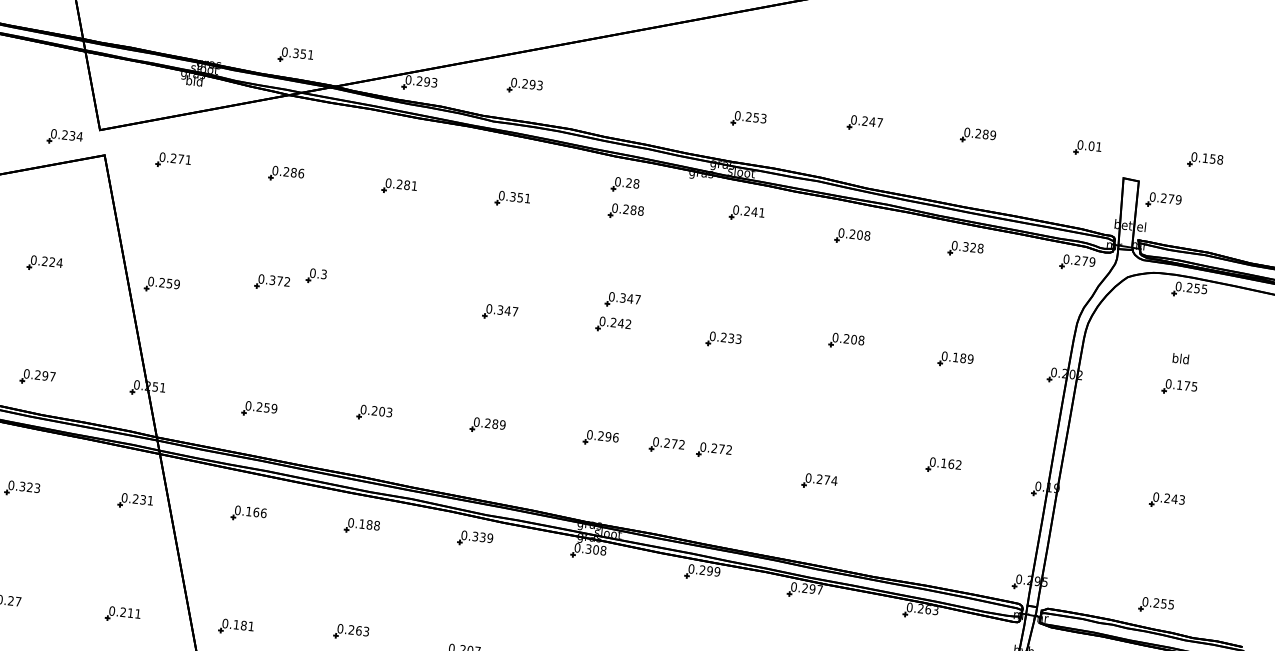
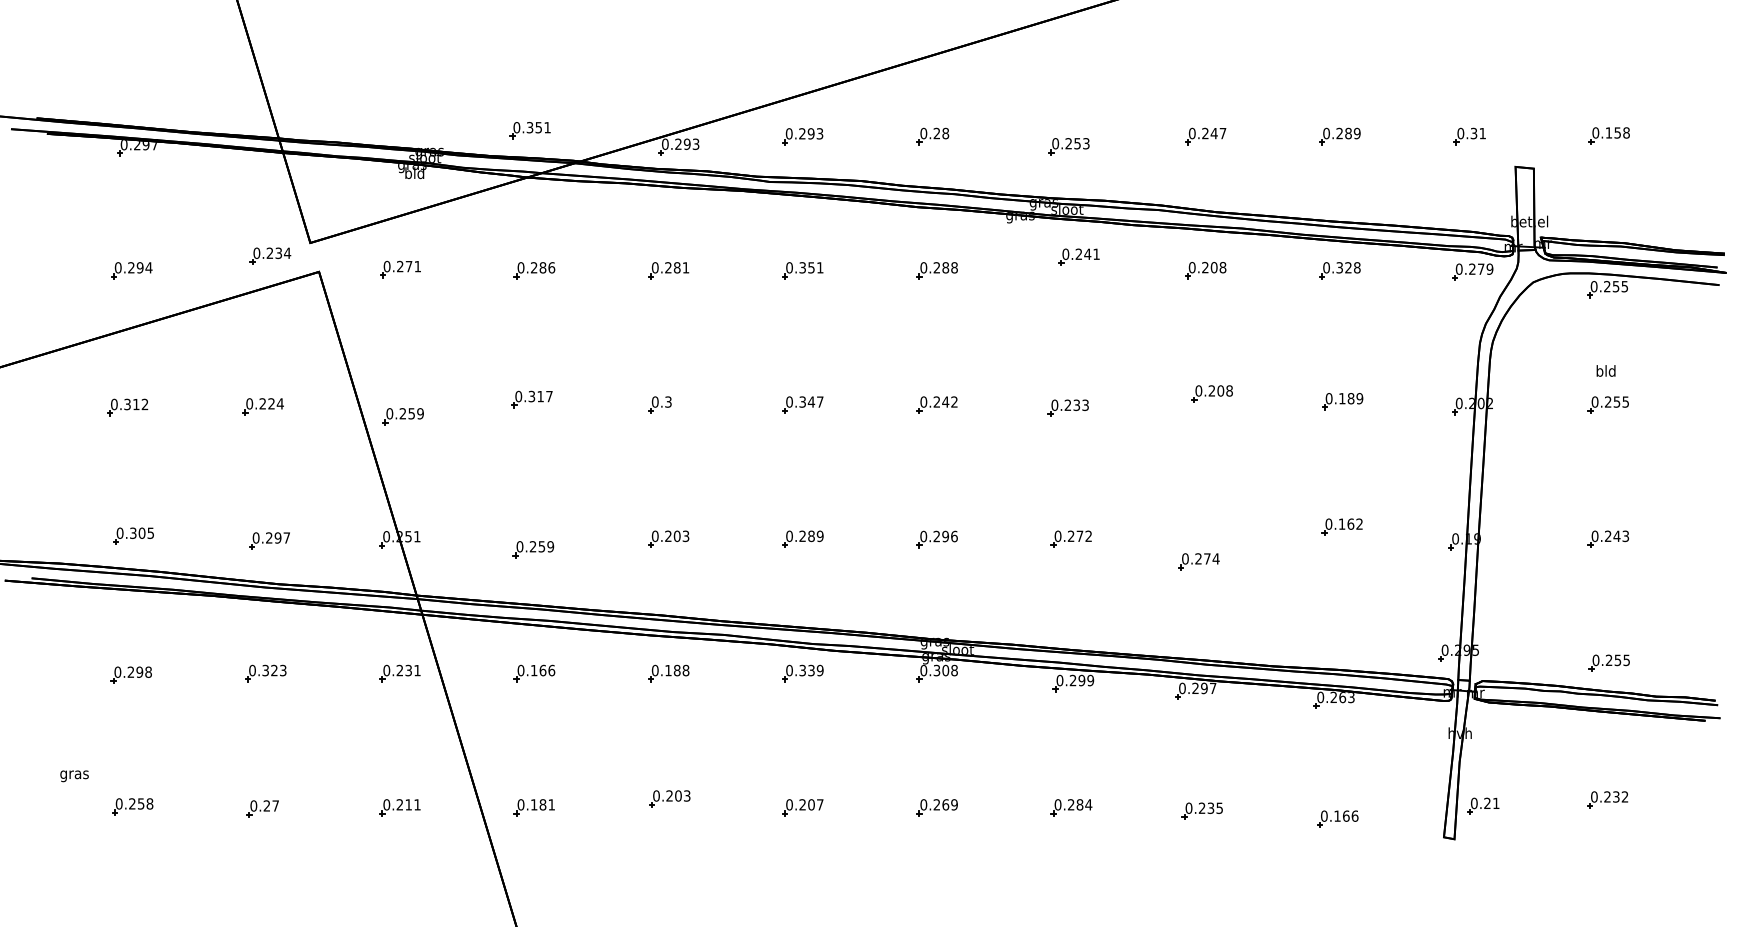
text: (1091, 146) -> (1473, 133), 0.01 -> 0.31
part: (625, 185) -> (932, 136), moved
part: (1163, 200) -> (1565, 187), removed
part: (316, 275) -> (659, 404), moved
text: (283, 281) -> (544, 396), 0.372 -> 0.317
part: (622, 300) -> (944, 374), removed
text: (1183, 385) -> (1612, 401), 0.175 -> 0.255
part: (666, 444) -> (1014, 538), removed
text: (359, 630) -> (678, 795), 0.263 -> 0.203

